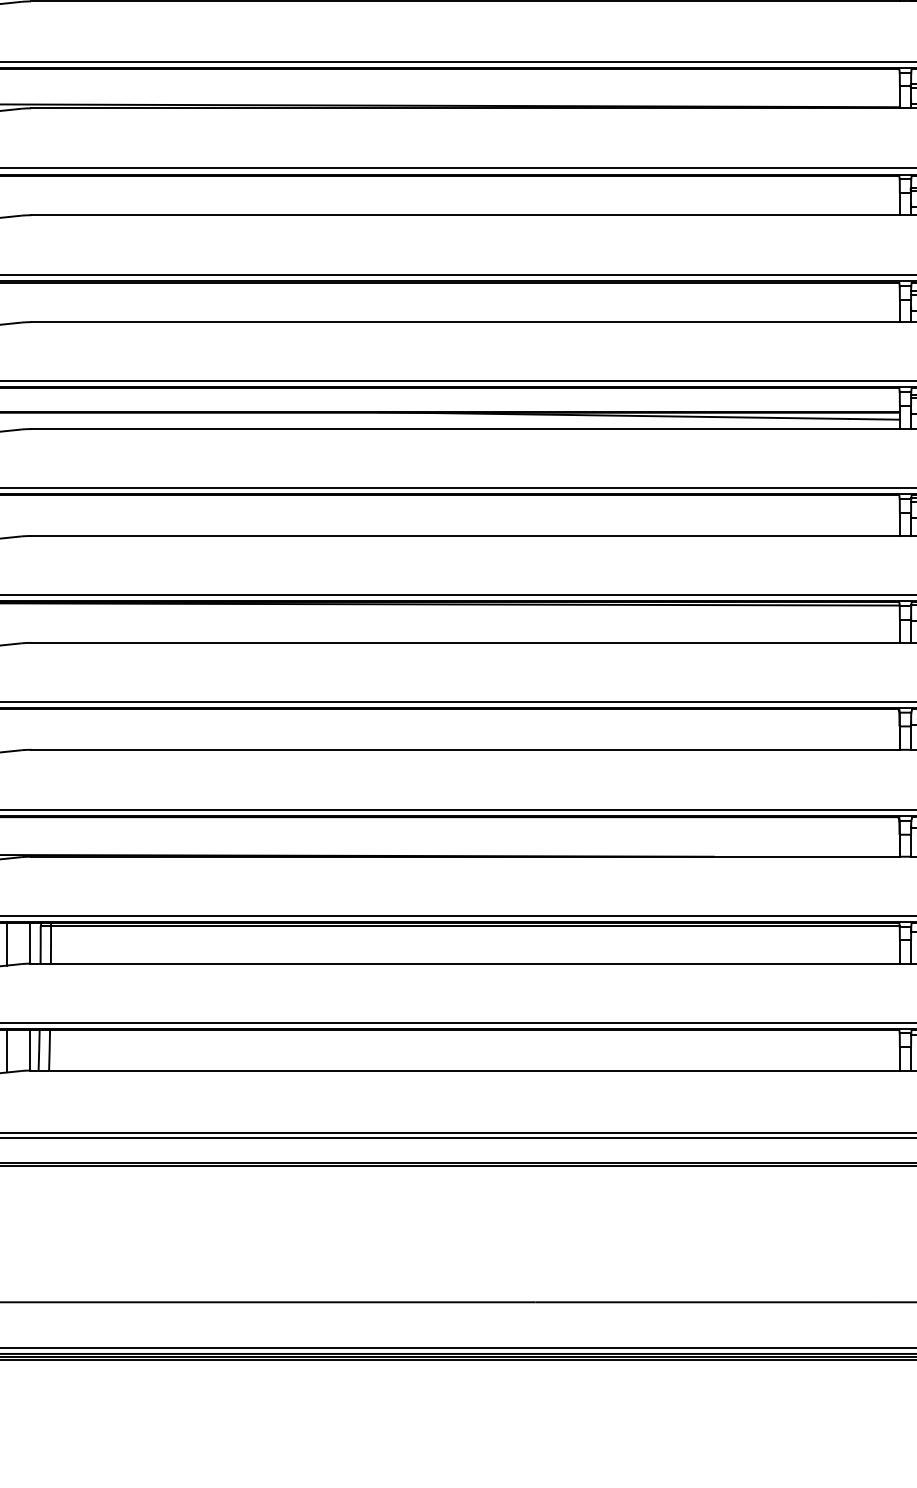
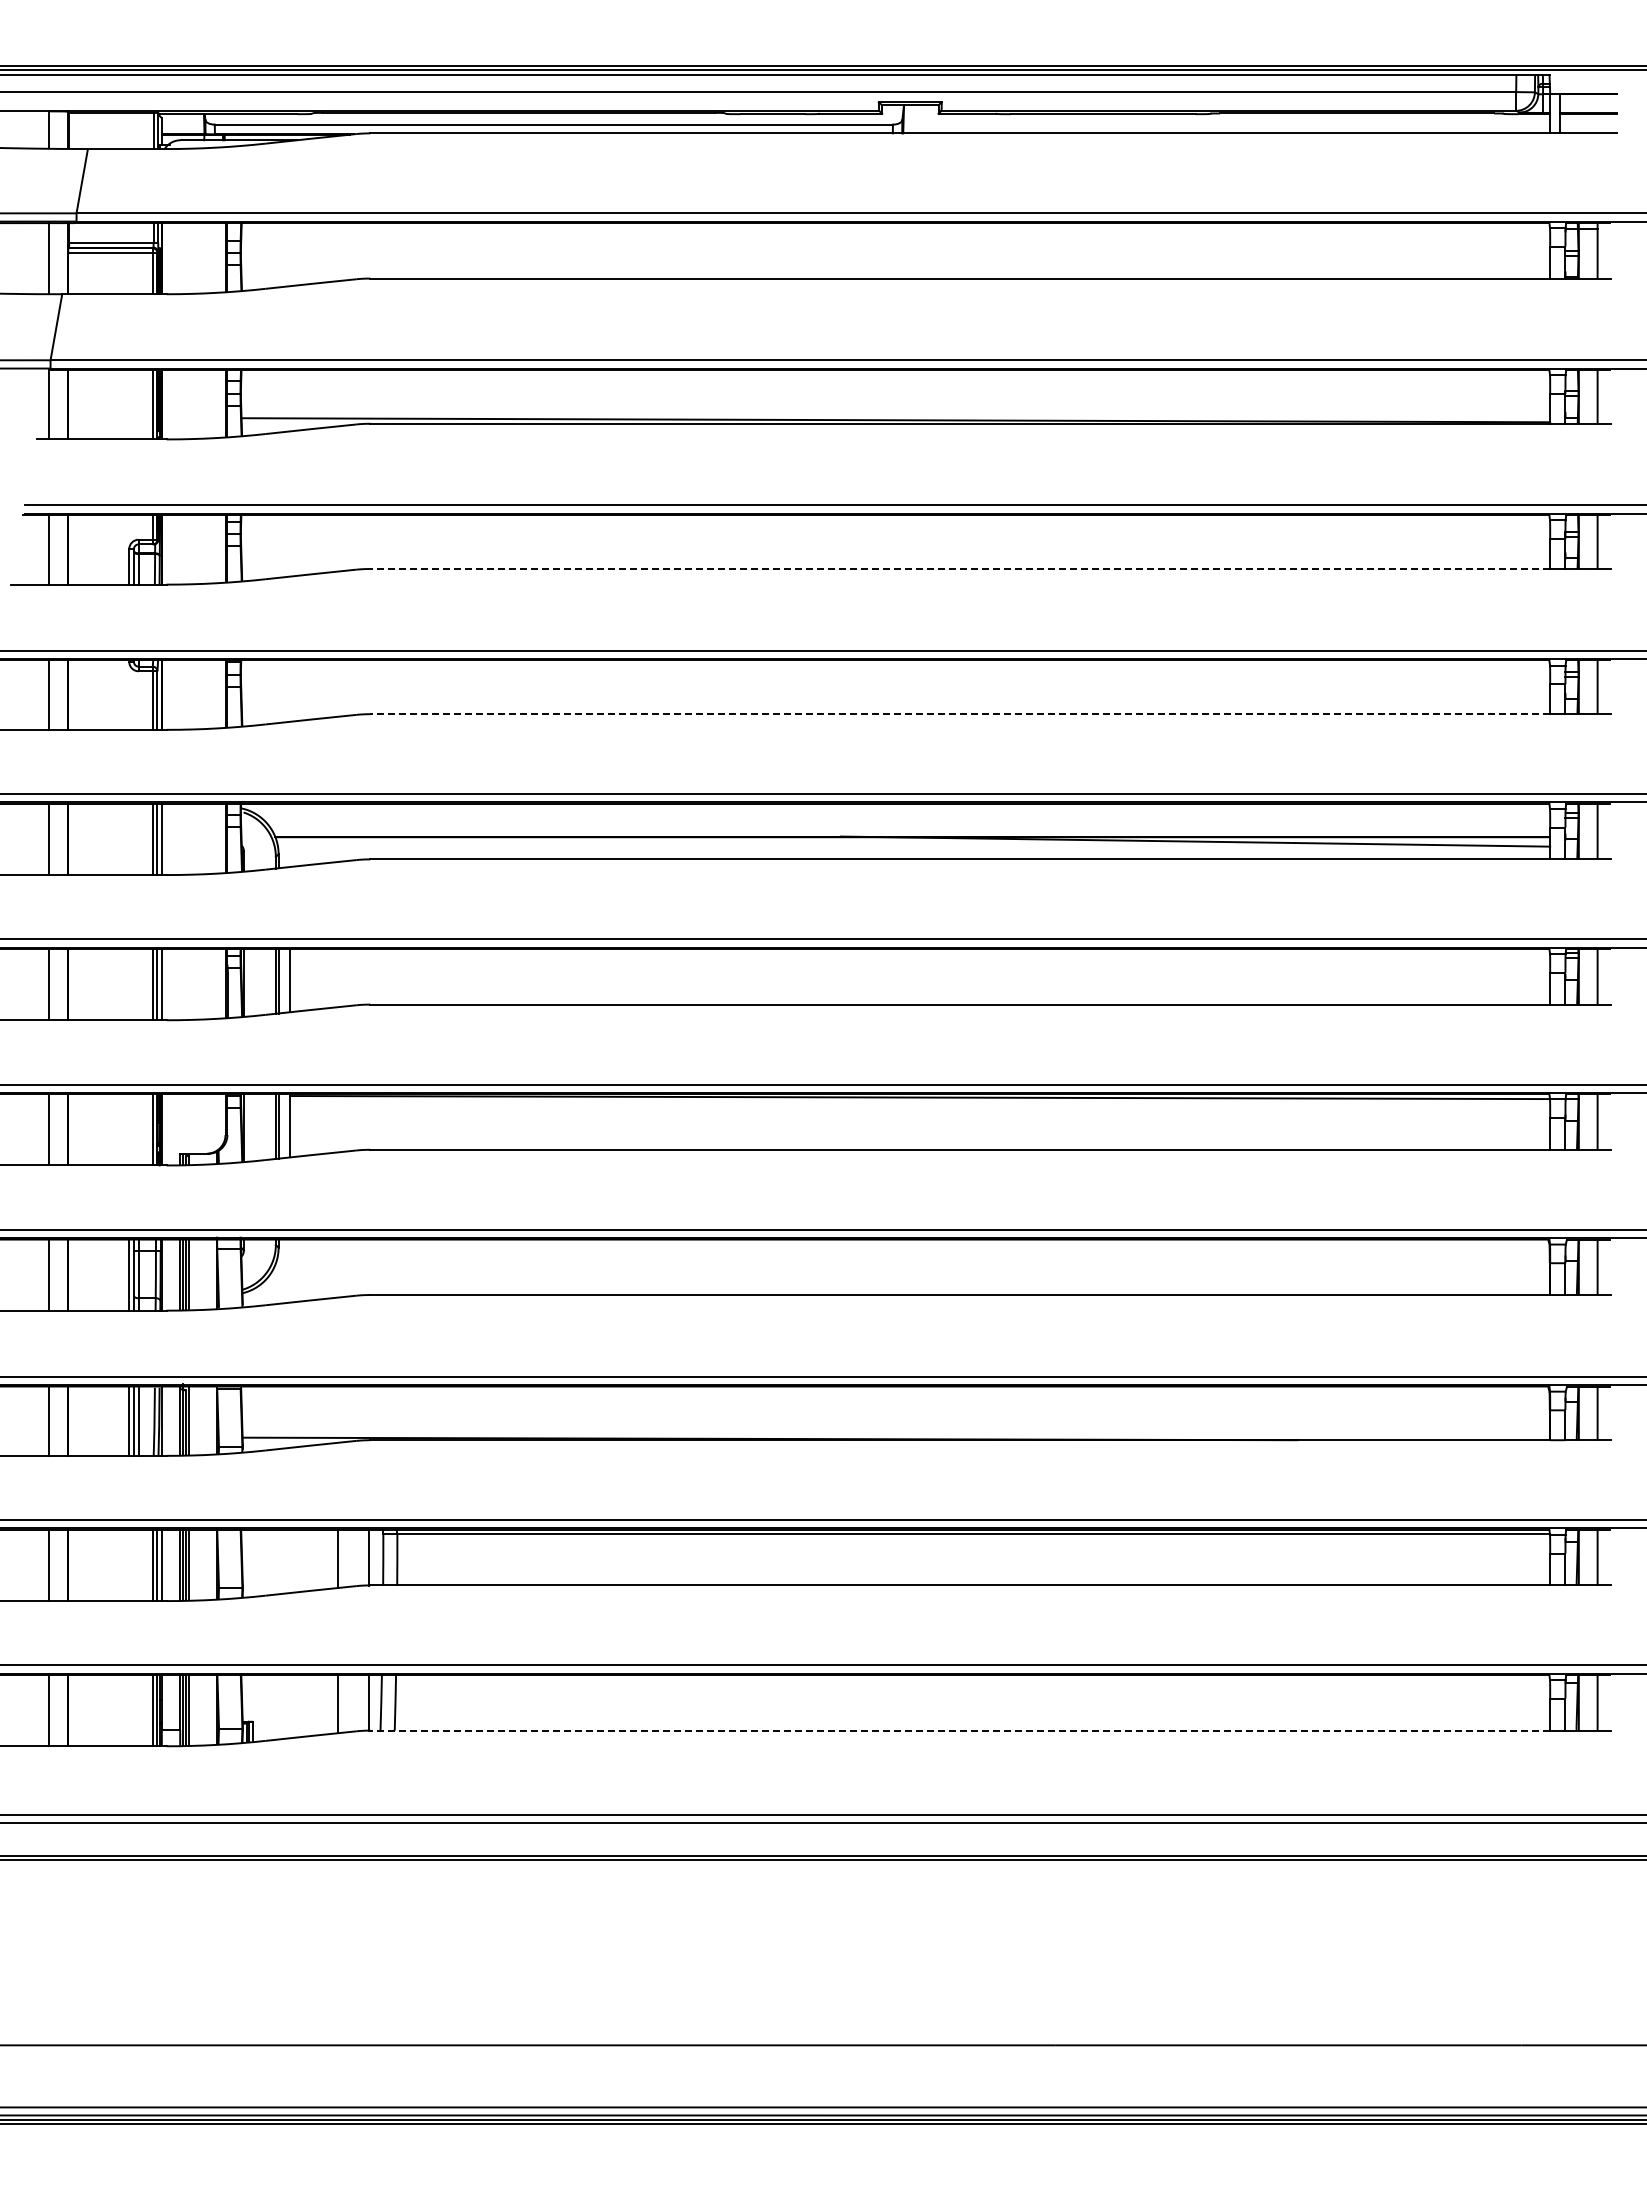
line: (465, 214) -> (960, 568), solid -> dashed
line: (465, 322) -> (960, 714), solid -> dashed
line: (465, 1070) -> (960, 1730), solid -> dashed

